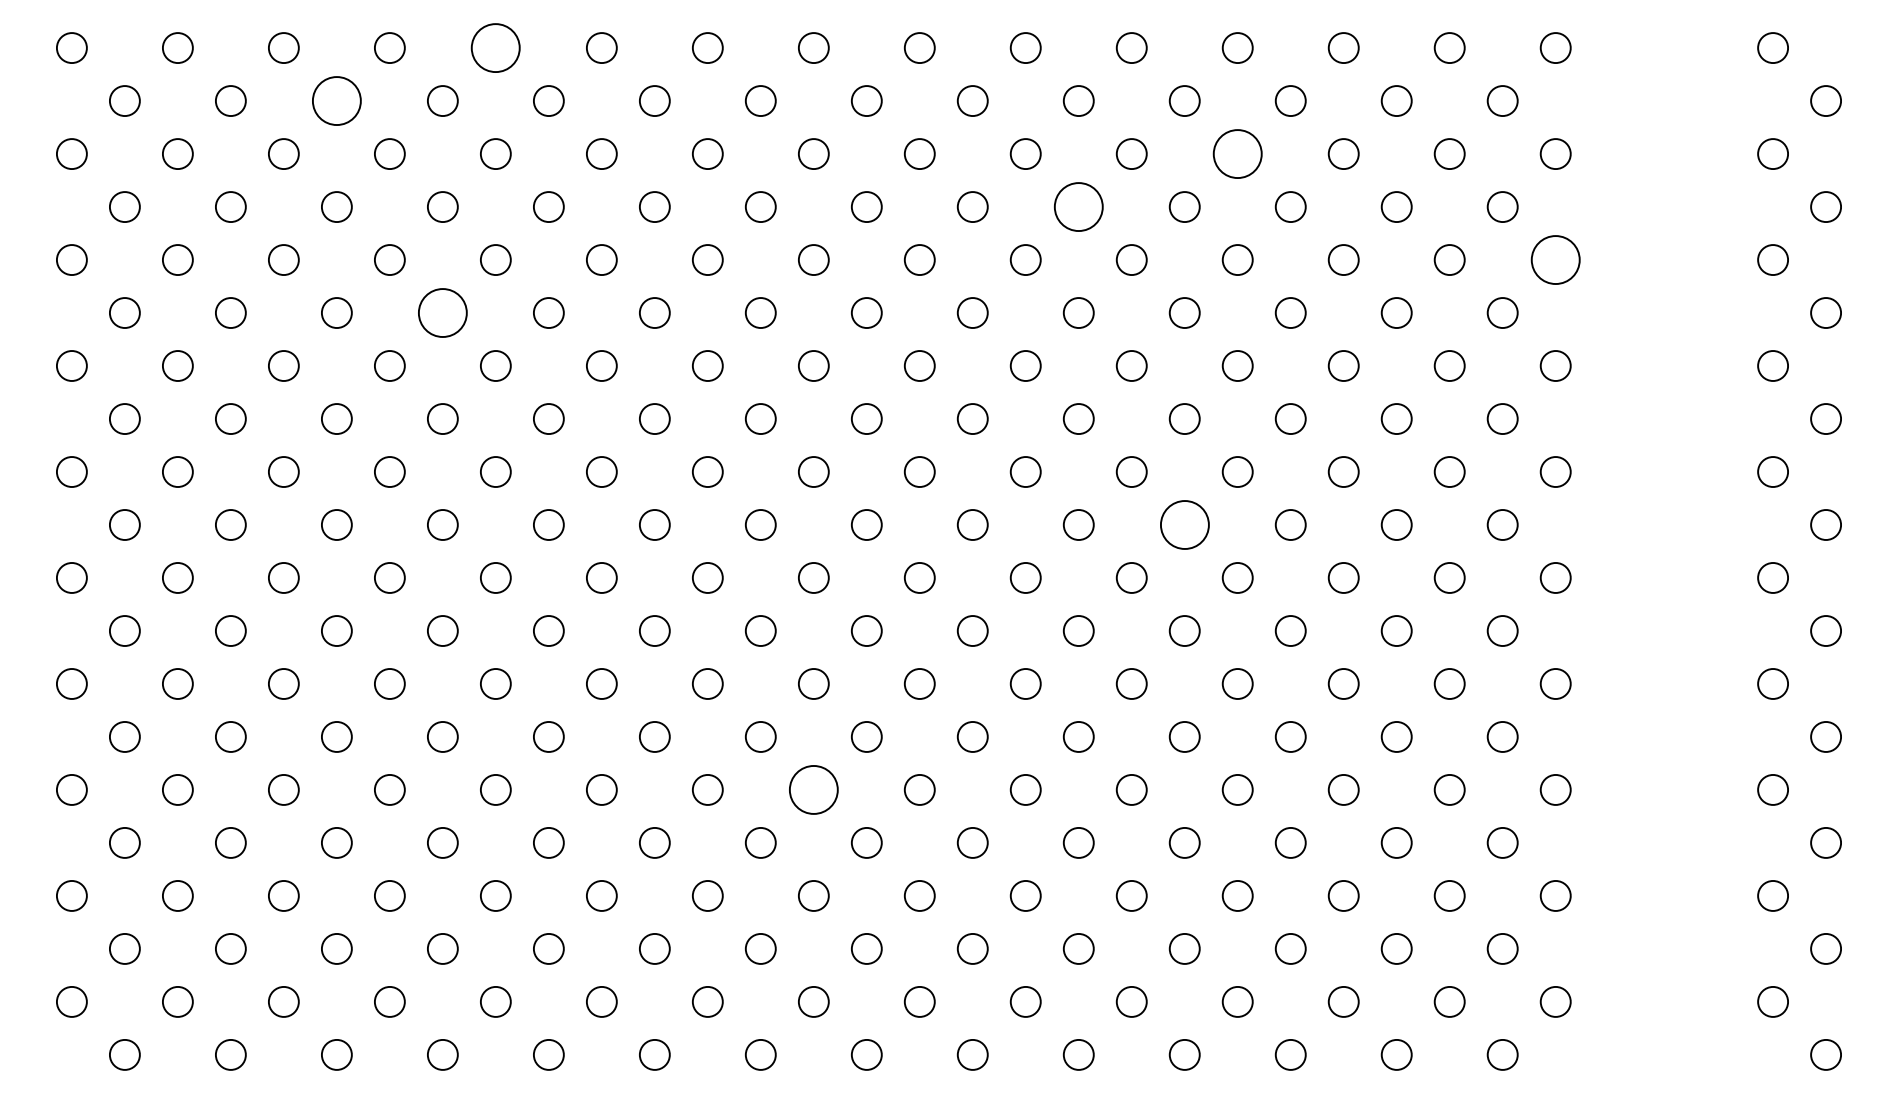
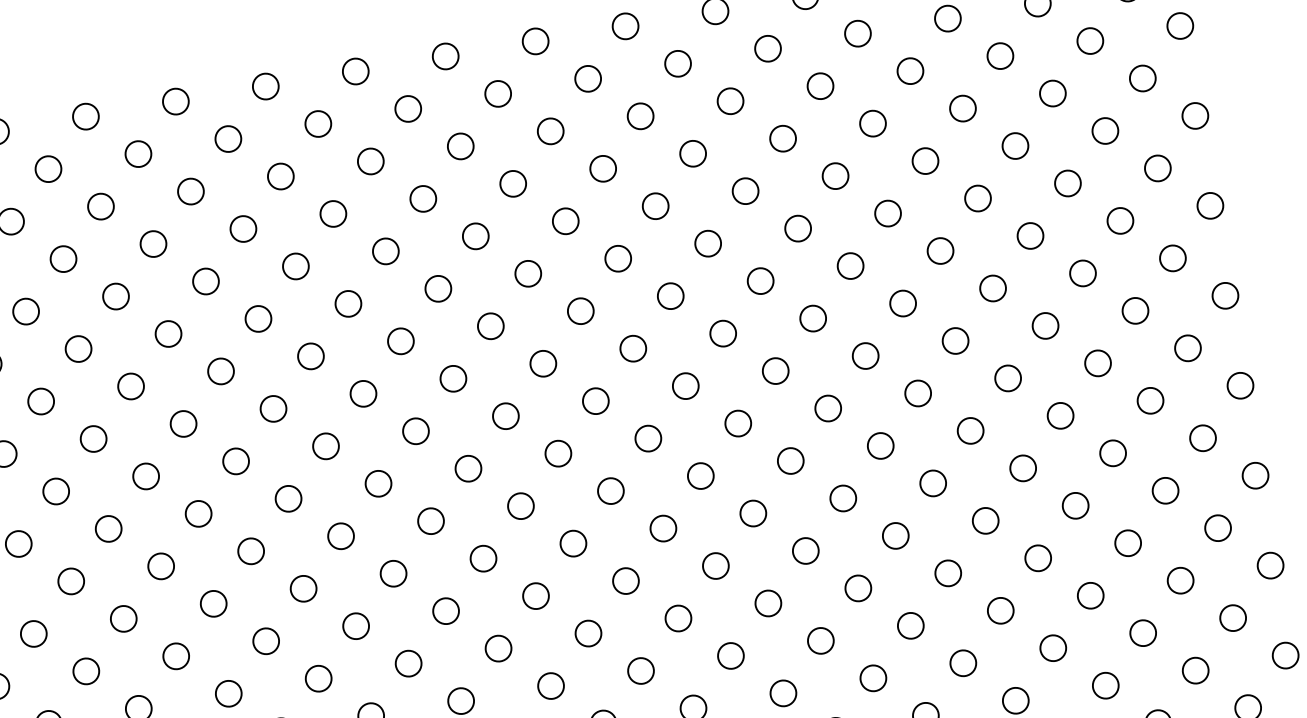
circle: (495, 47) -> (265, 86), size x0.62
circle: (336, 101) -> (138, 154), size x0.62
circle: (1237, 154) -> (910, 71), size x0.62
circle: (1078, 207) -> (782, 139), size x0.62
circle: (1555, 260) -> (1195, 116), size x0.62
circle: (442, 313) -> (258, 319), size x0.62
circle: (1184, 524) -> (917, 393), size x0.62
circle: (813, 789) -> (640, 670), size x0.62

